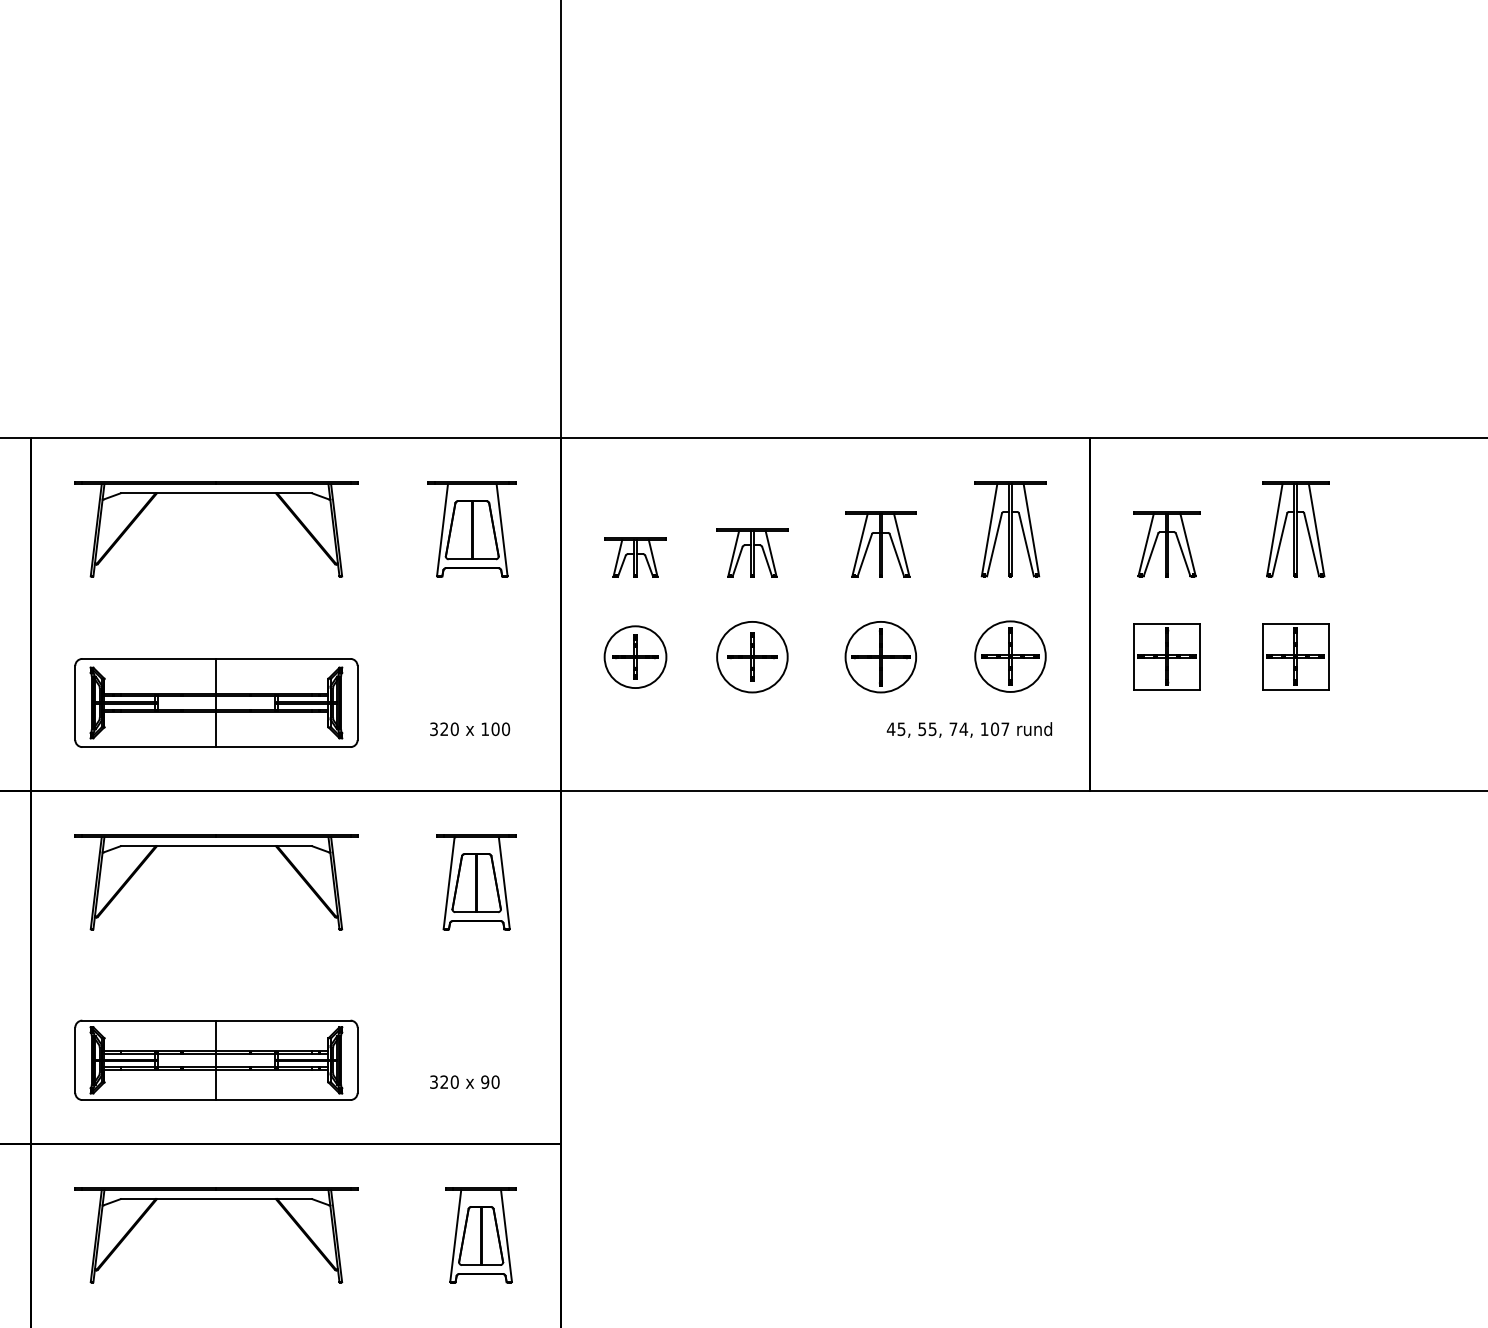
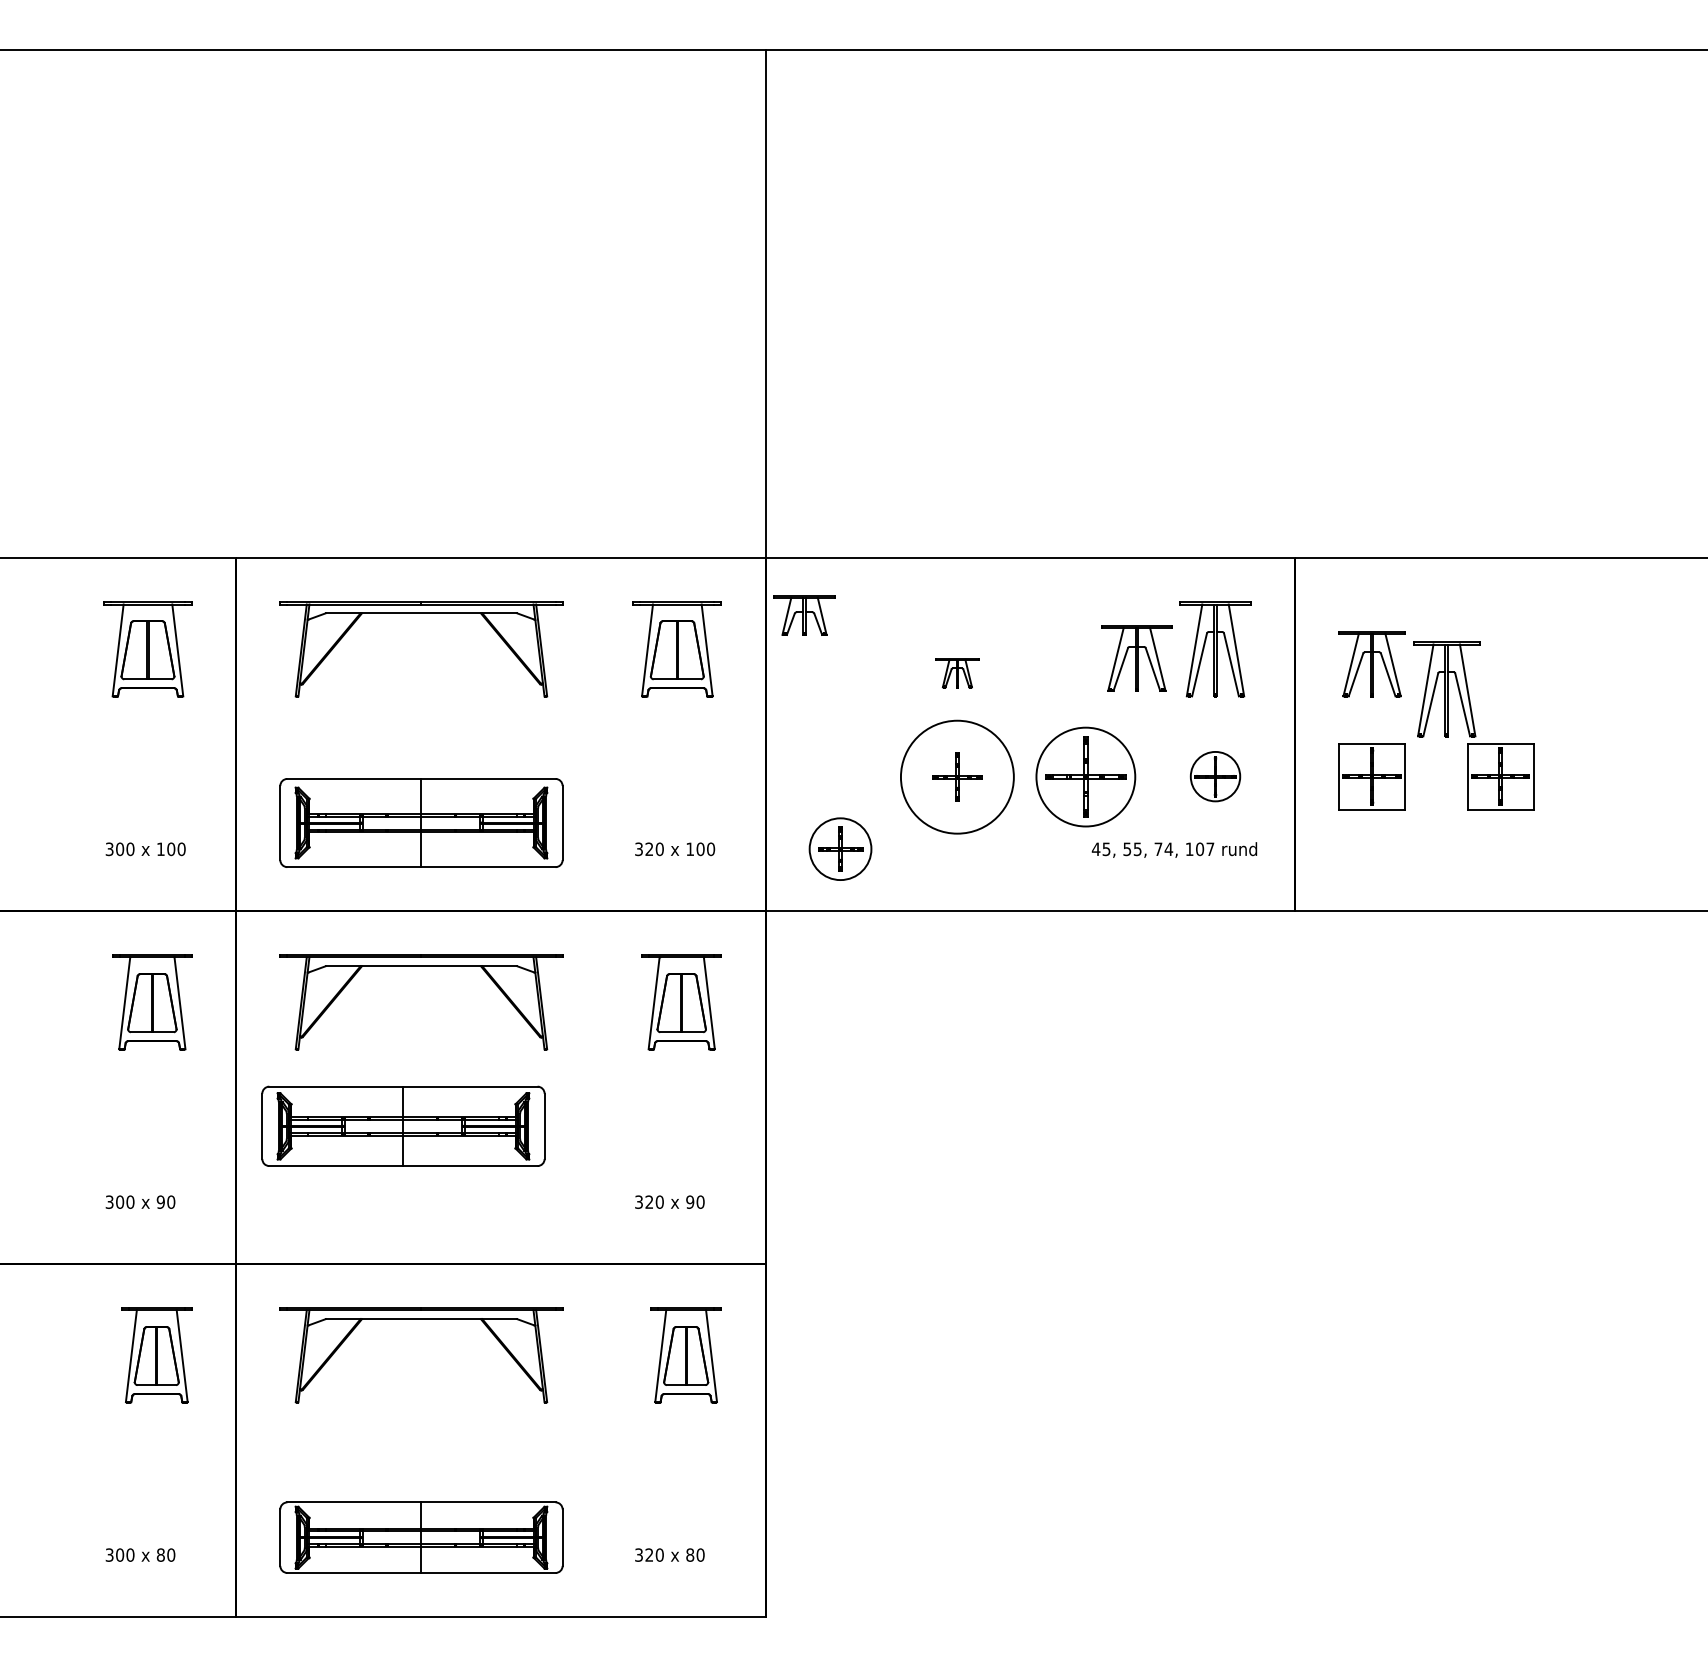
part: (1295, 529) -> (1446, 689), moved
part: (880, 544) -> (1136, 658), moved
part: (752, 552) -> (957, 672), size x0.6
part: (635, 557) -> (804, 615), moved
part: (635, 656) -> (840, 848), moved
circle: (752, 656) -> (957, 776), size x1.6
part: (1010, 656) -> (1215, 776), size x0.7
part: (880, 657) -> (1085, 777), size x1.4
part: (216, 1059) -> (403, 1125), moved

